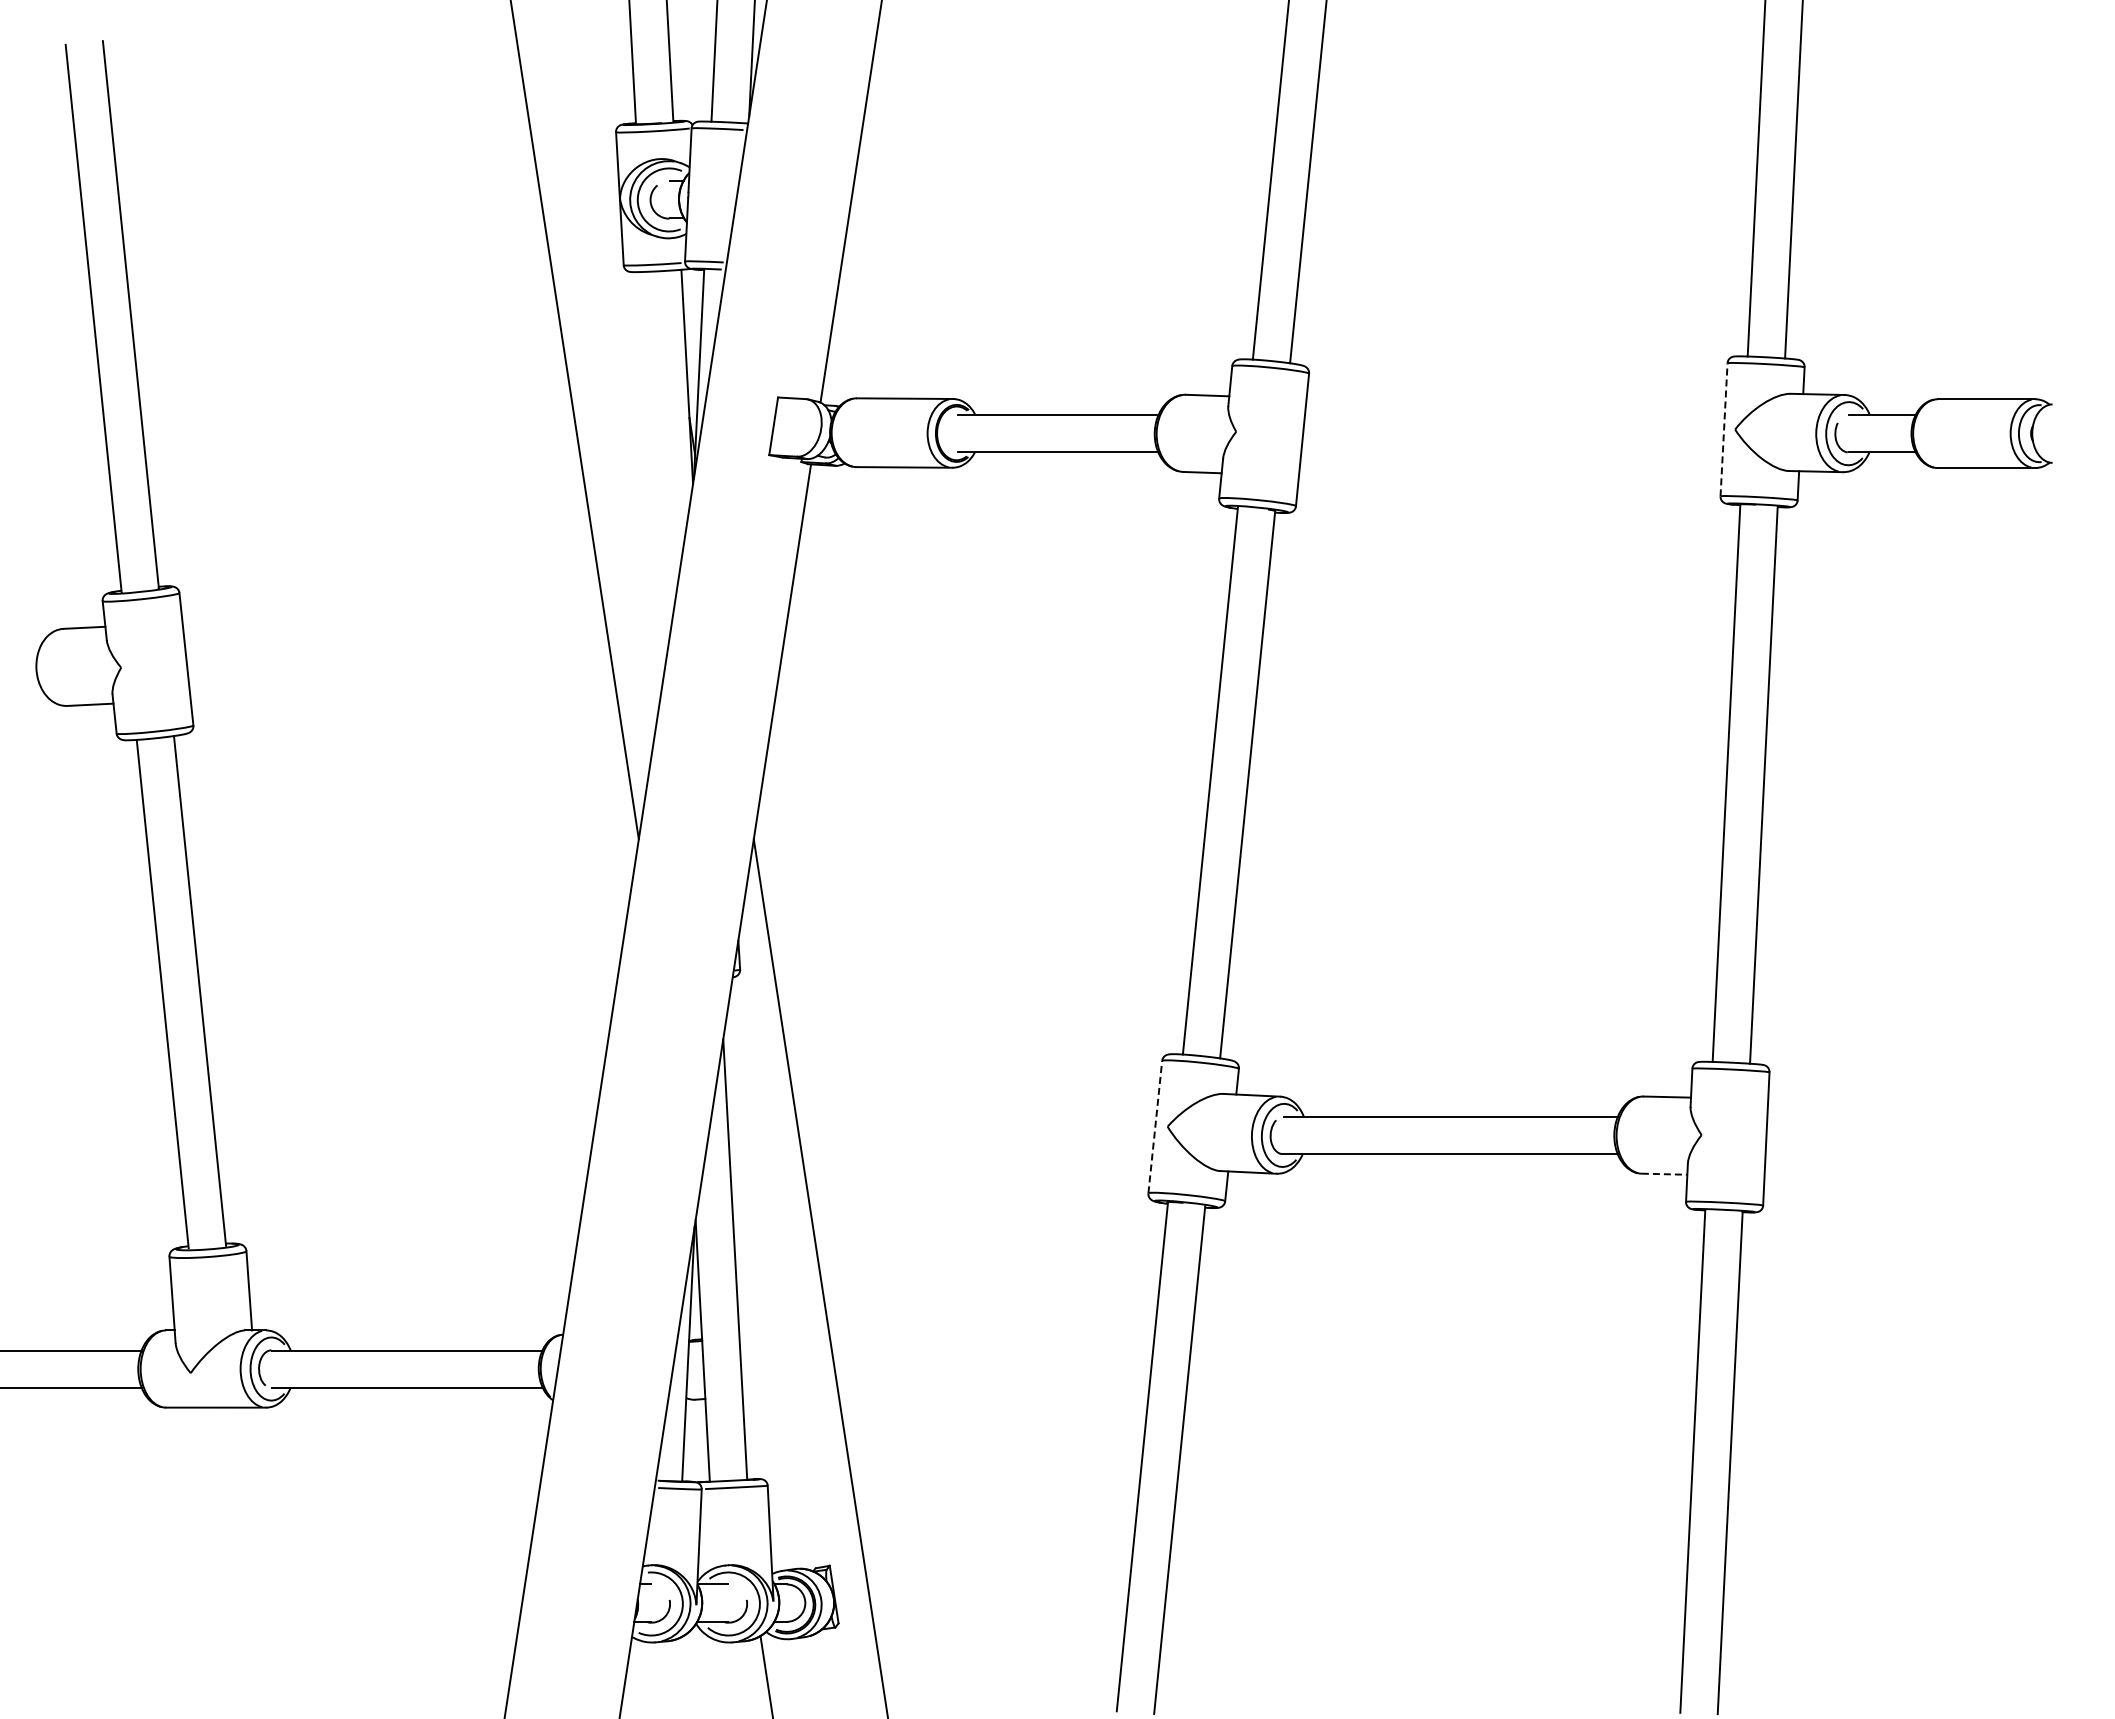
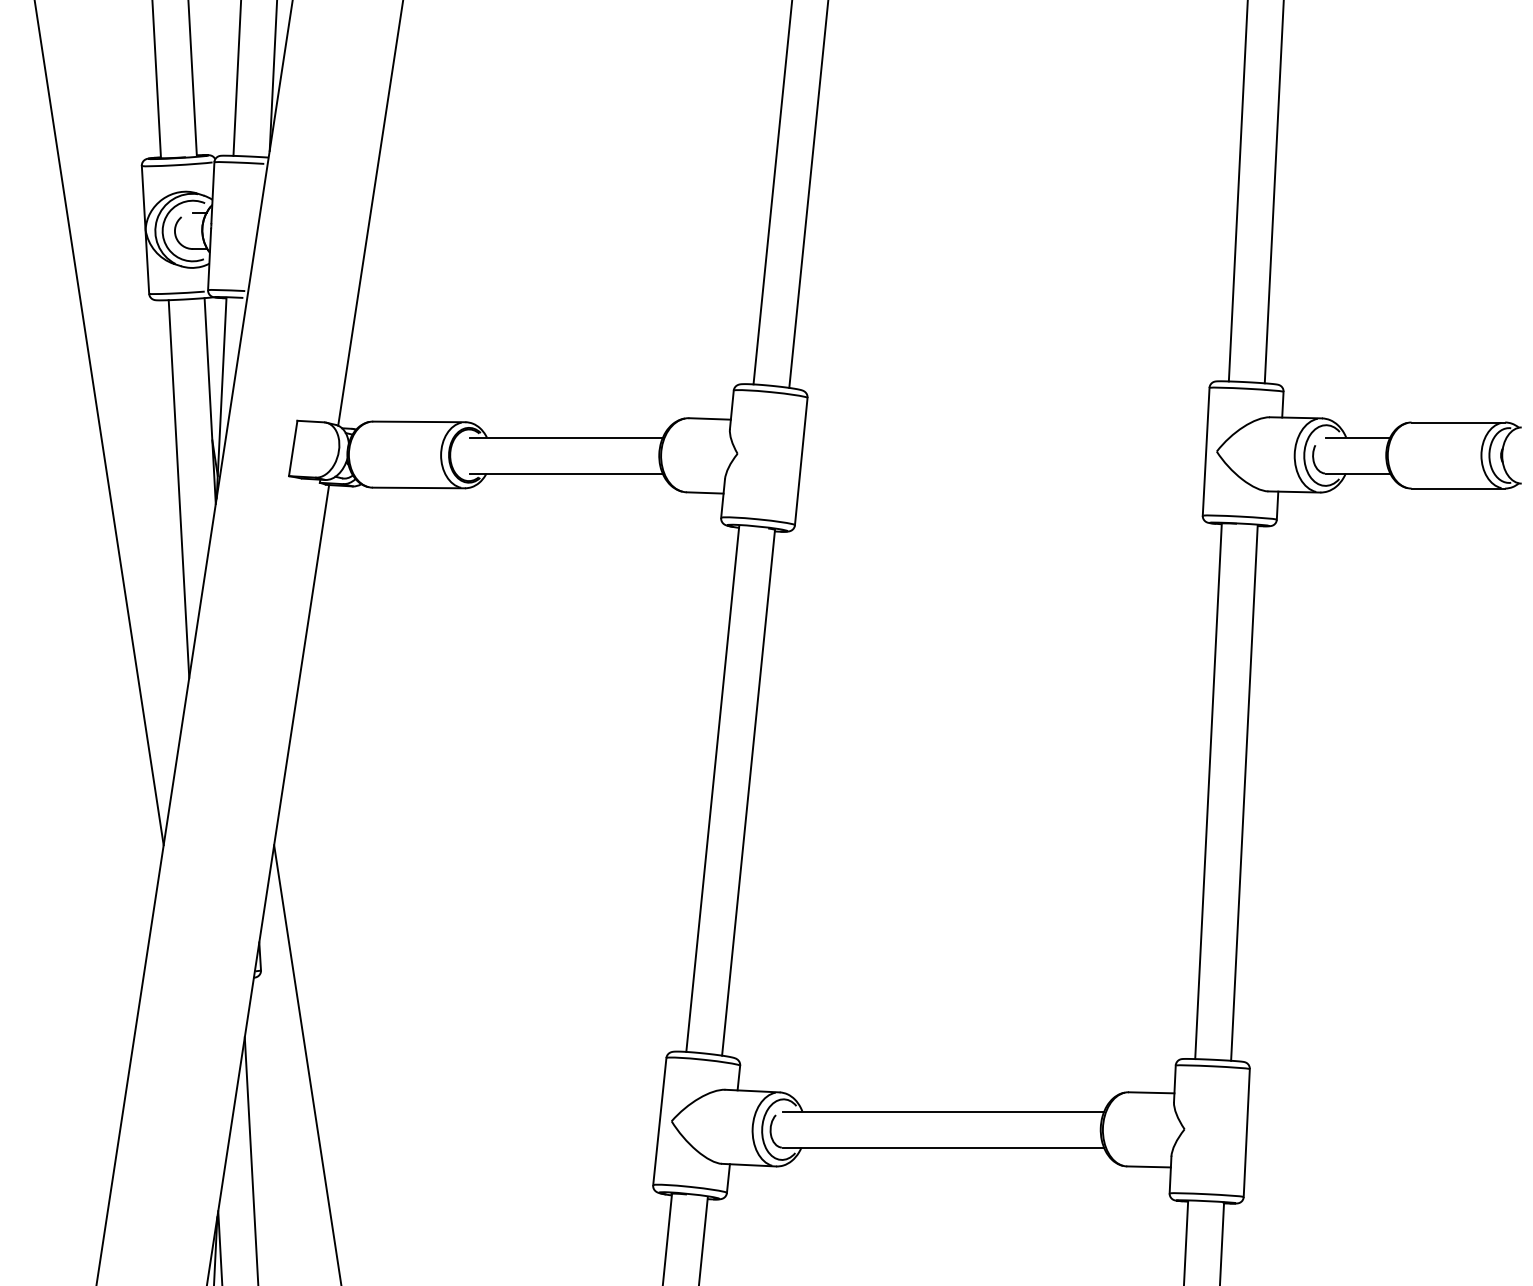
line: (1724, 429) -> (1206, 451), dashed -> solid
line: (654, 468) -> (178, 489), added
line: (1155, 1127) -> (660, 1122), dashed -> solid
line: (1664, 1174) -> (1148, 1167), dashed -> solid

